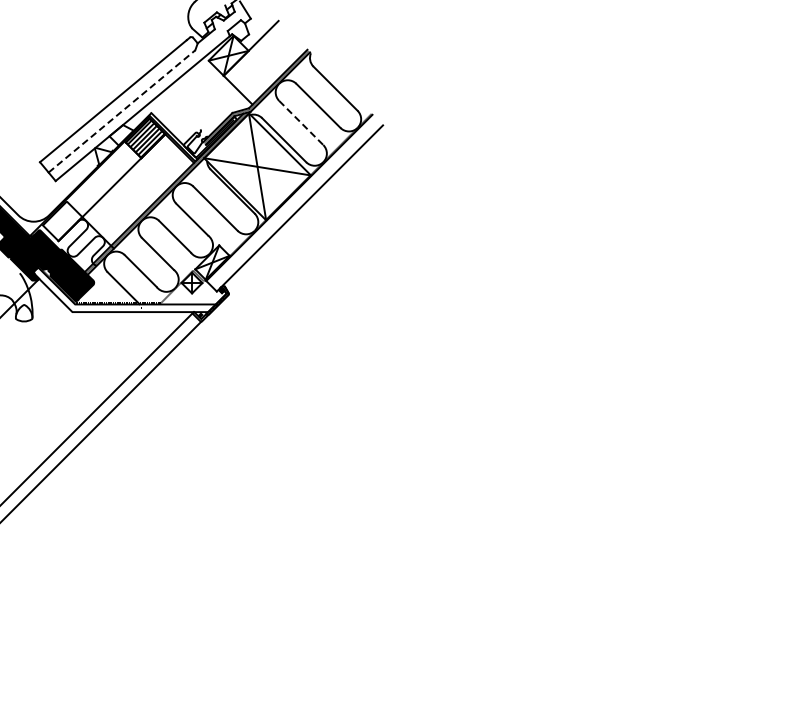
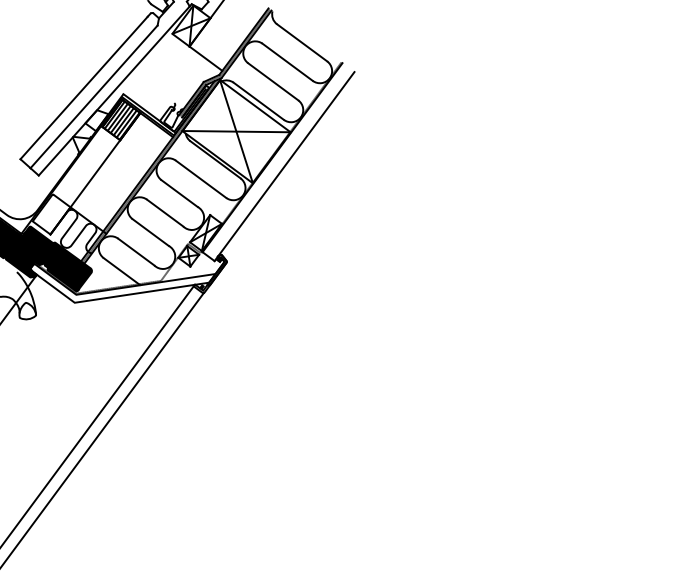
line: (122, 111) -> (94, 96), dashed -> solid
line: (301, 123) -> (273, 82), dashed -> solid

